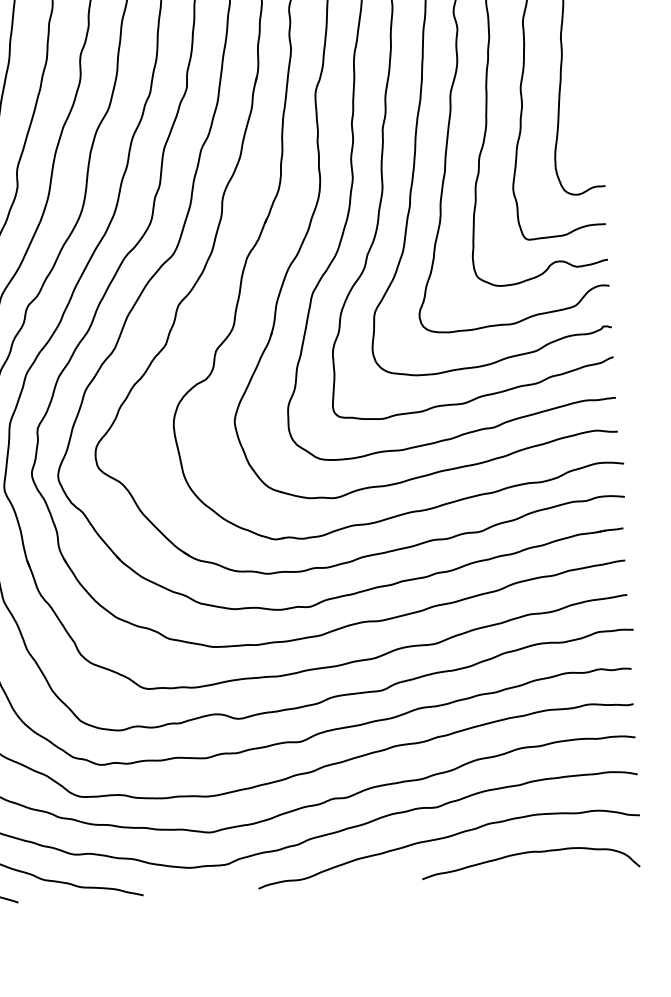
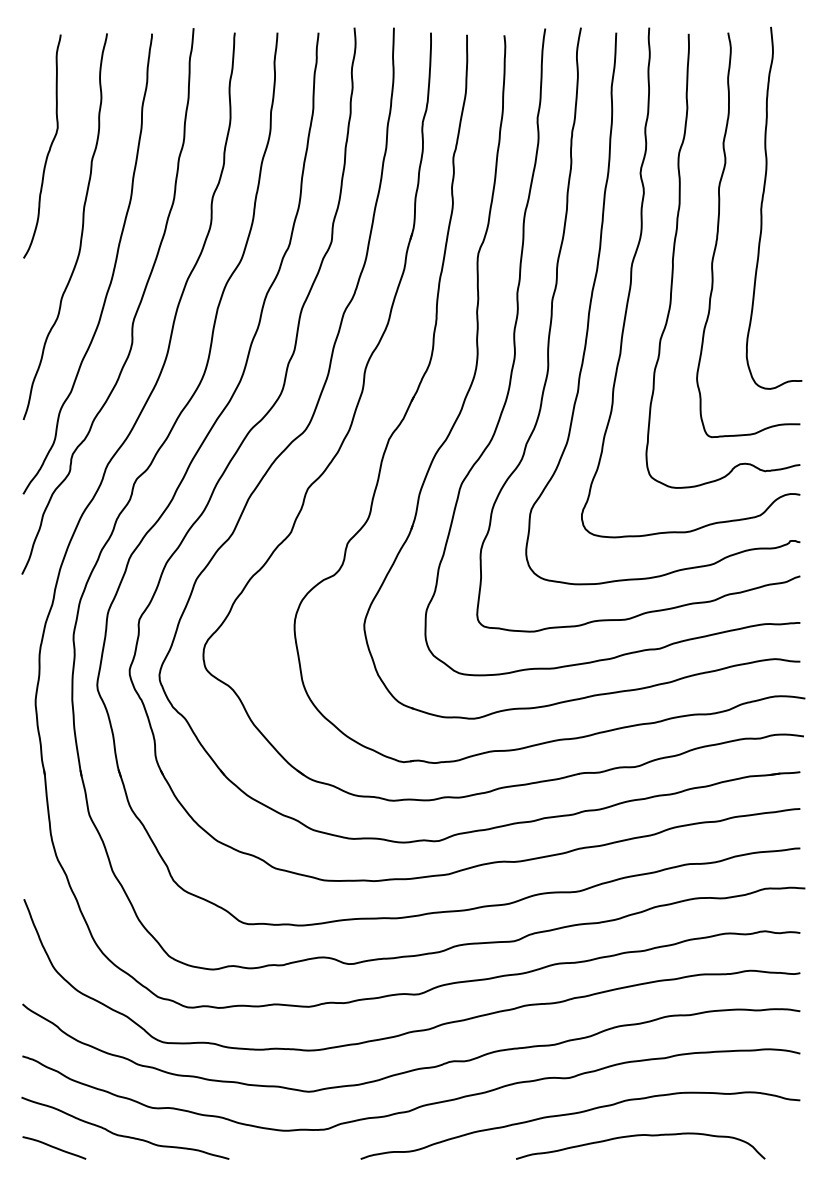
curve: (530, 853) -> (640, 1136), moved

